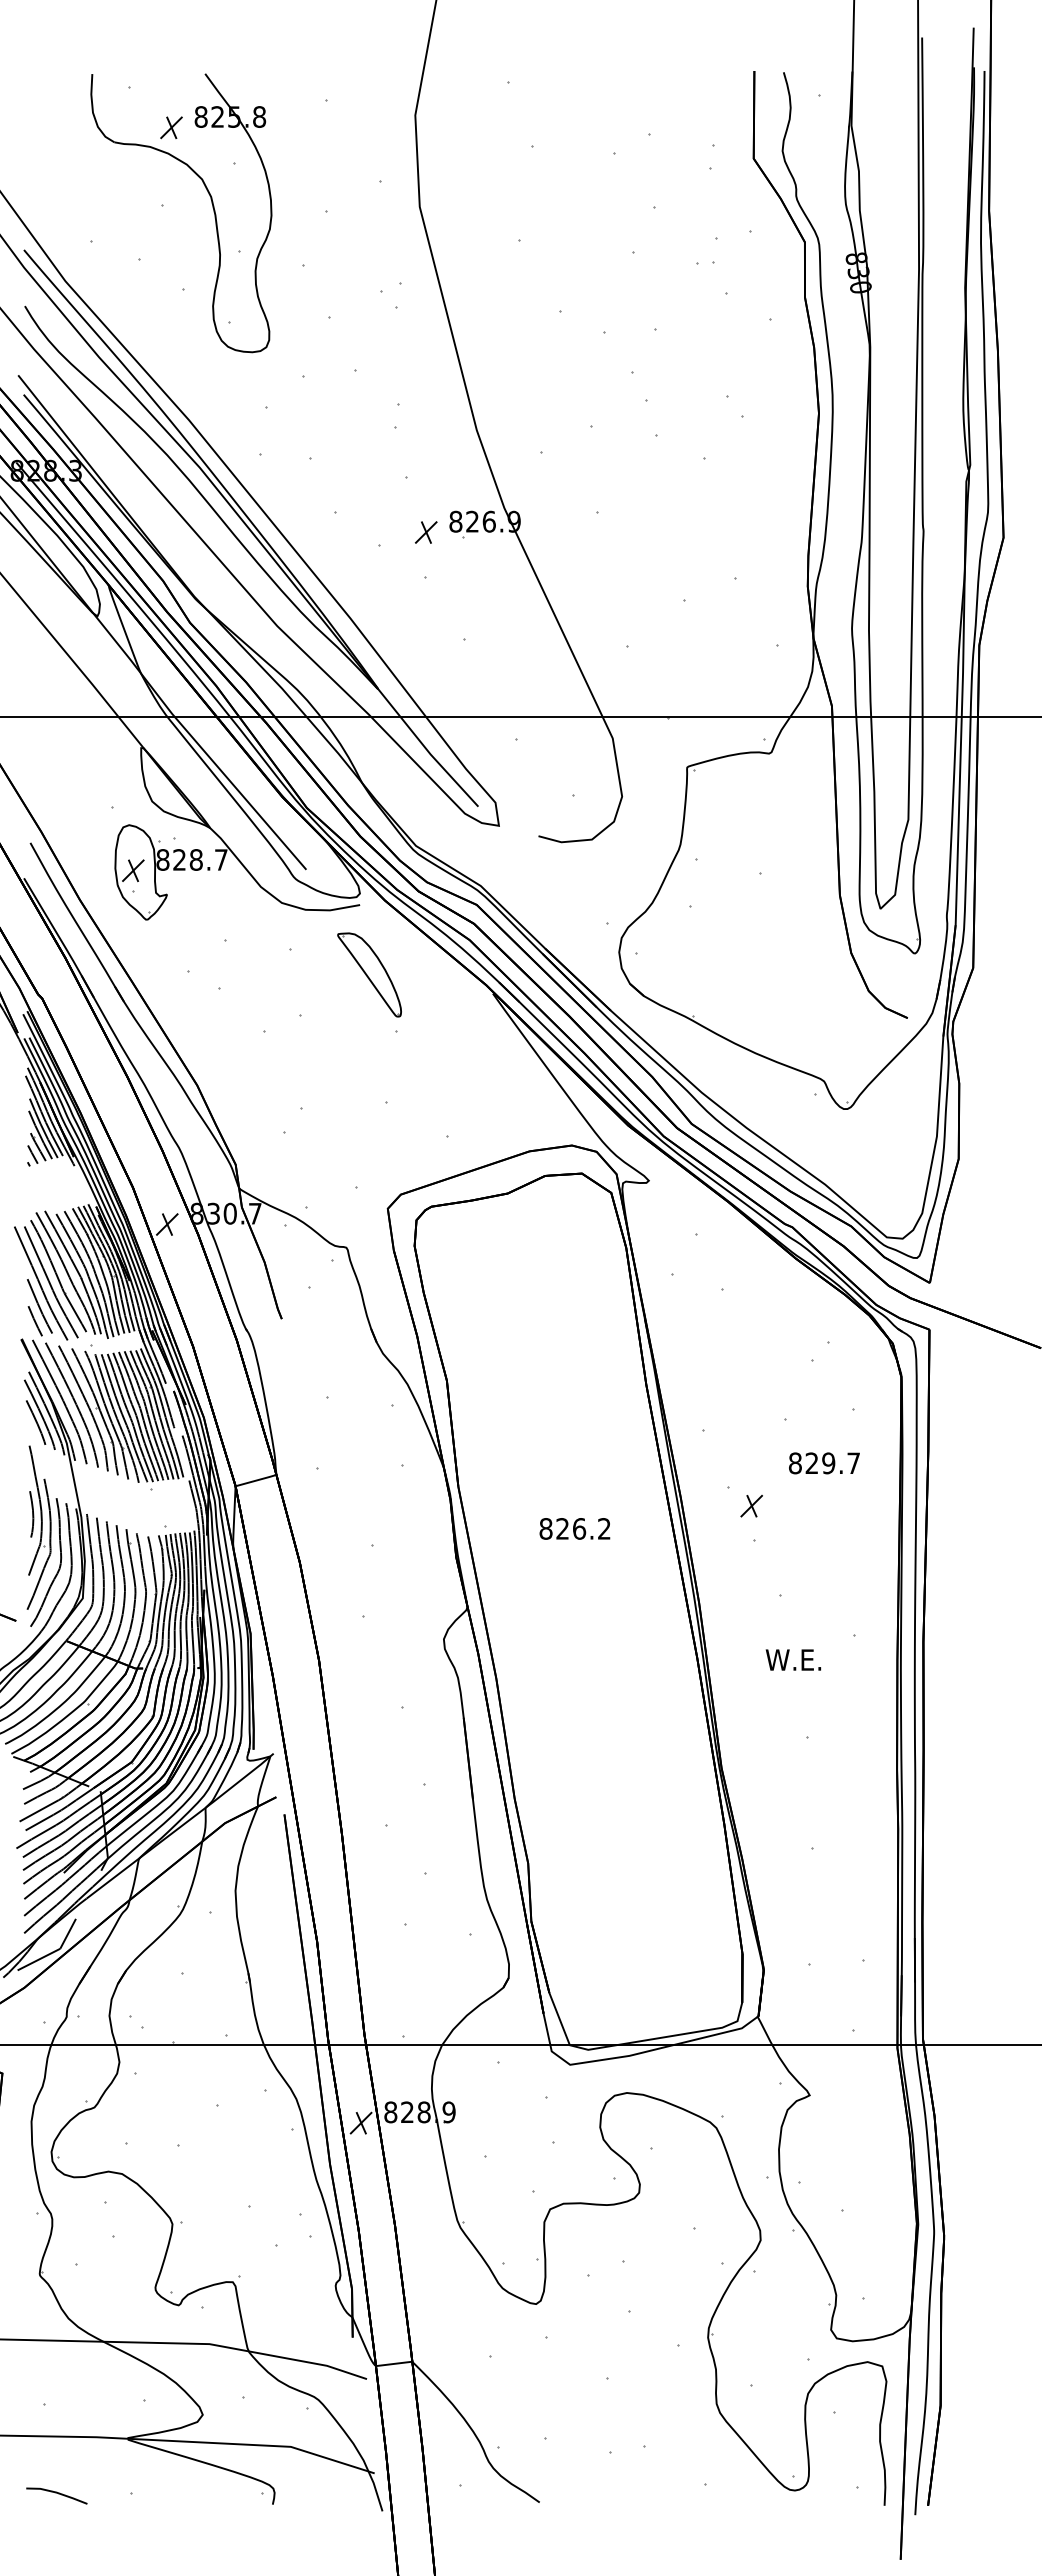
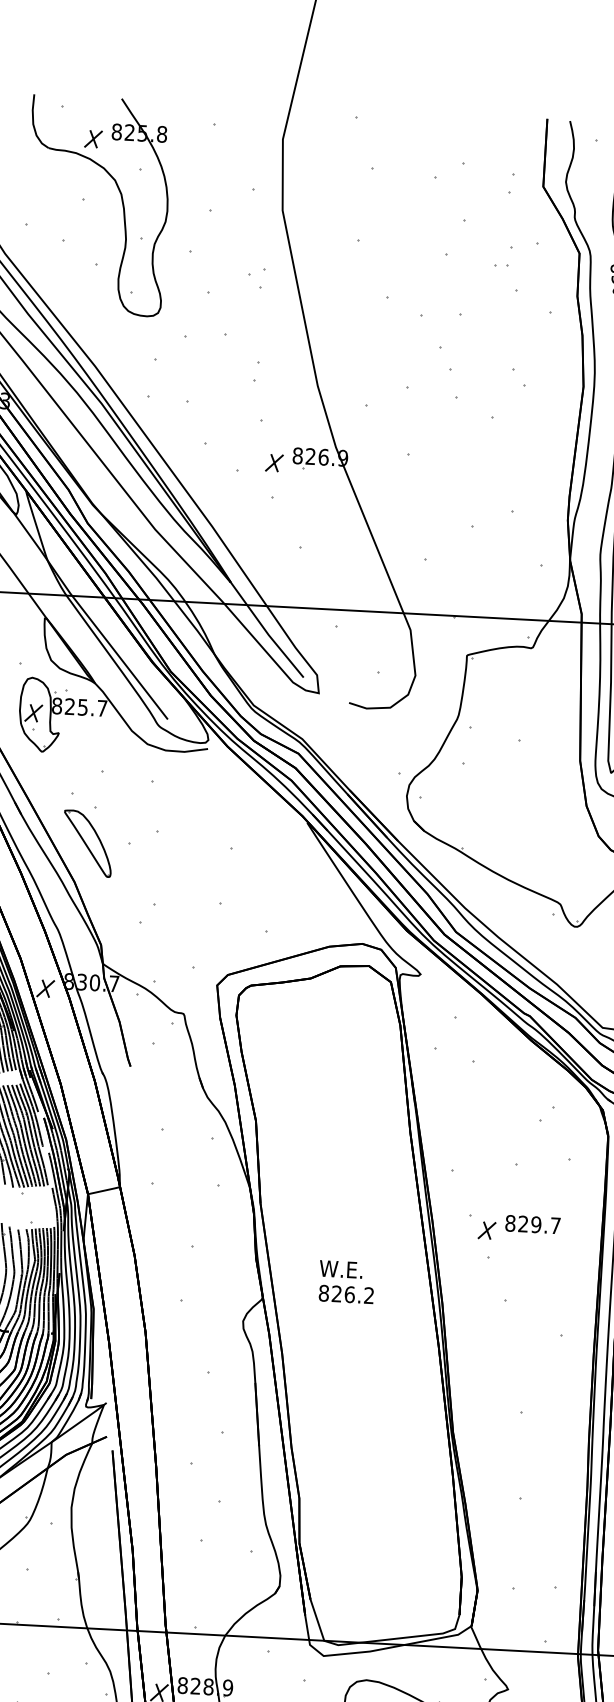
text: (195, 859) -> (82, 707), 828.7 -> 825.7
part: (369, 974) -> (87, 843), moved
text: (824, 1463) -> (533, 1224), moved
text: (574, 1528) -> (346, 1294), moved
text: (792, 1659) -> (340, 1269), moved

